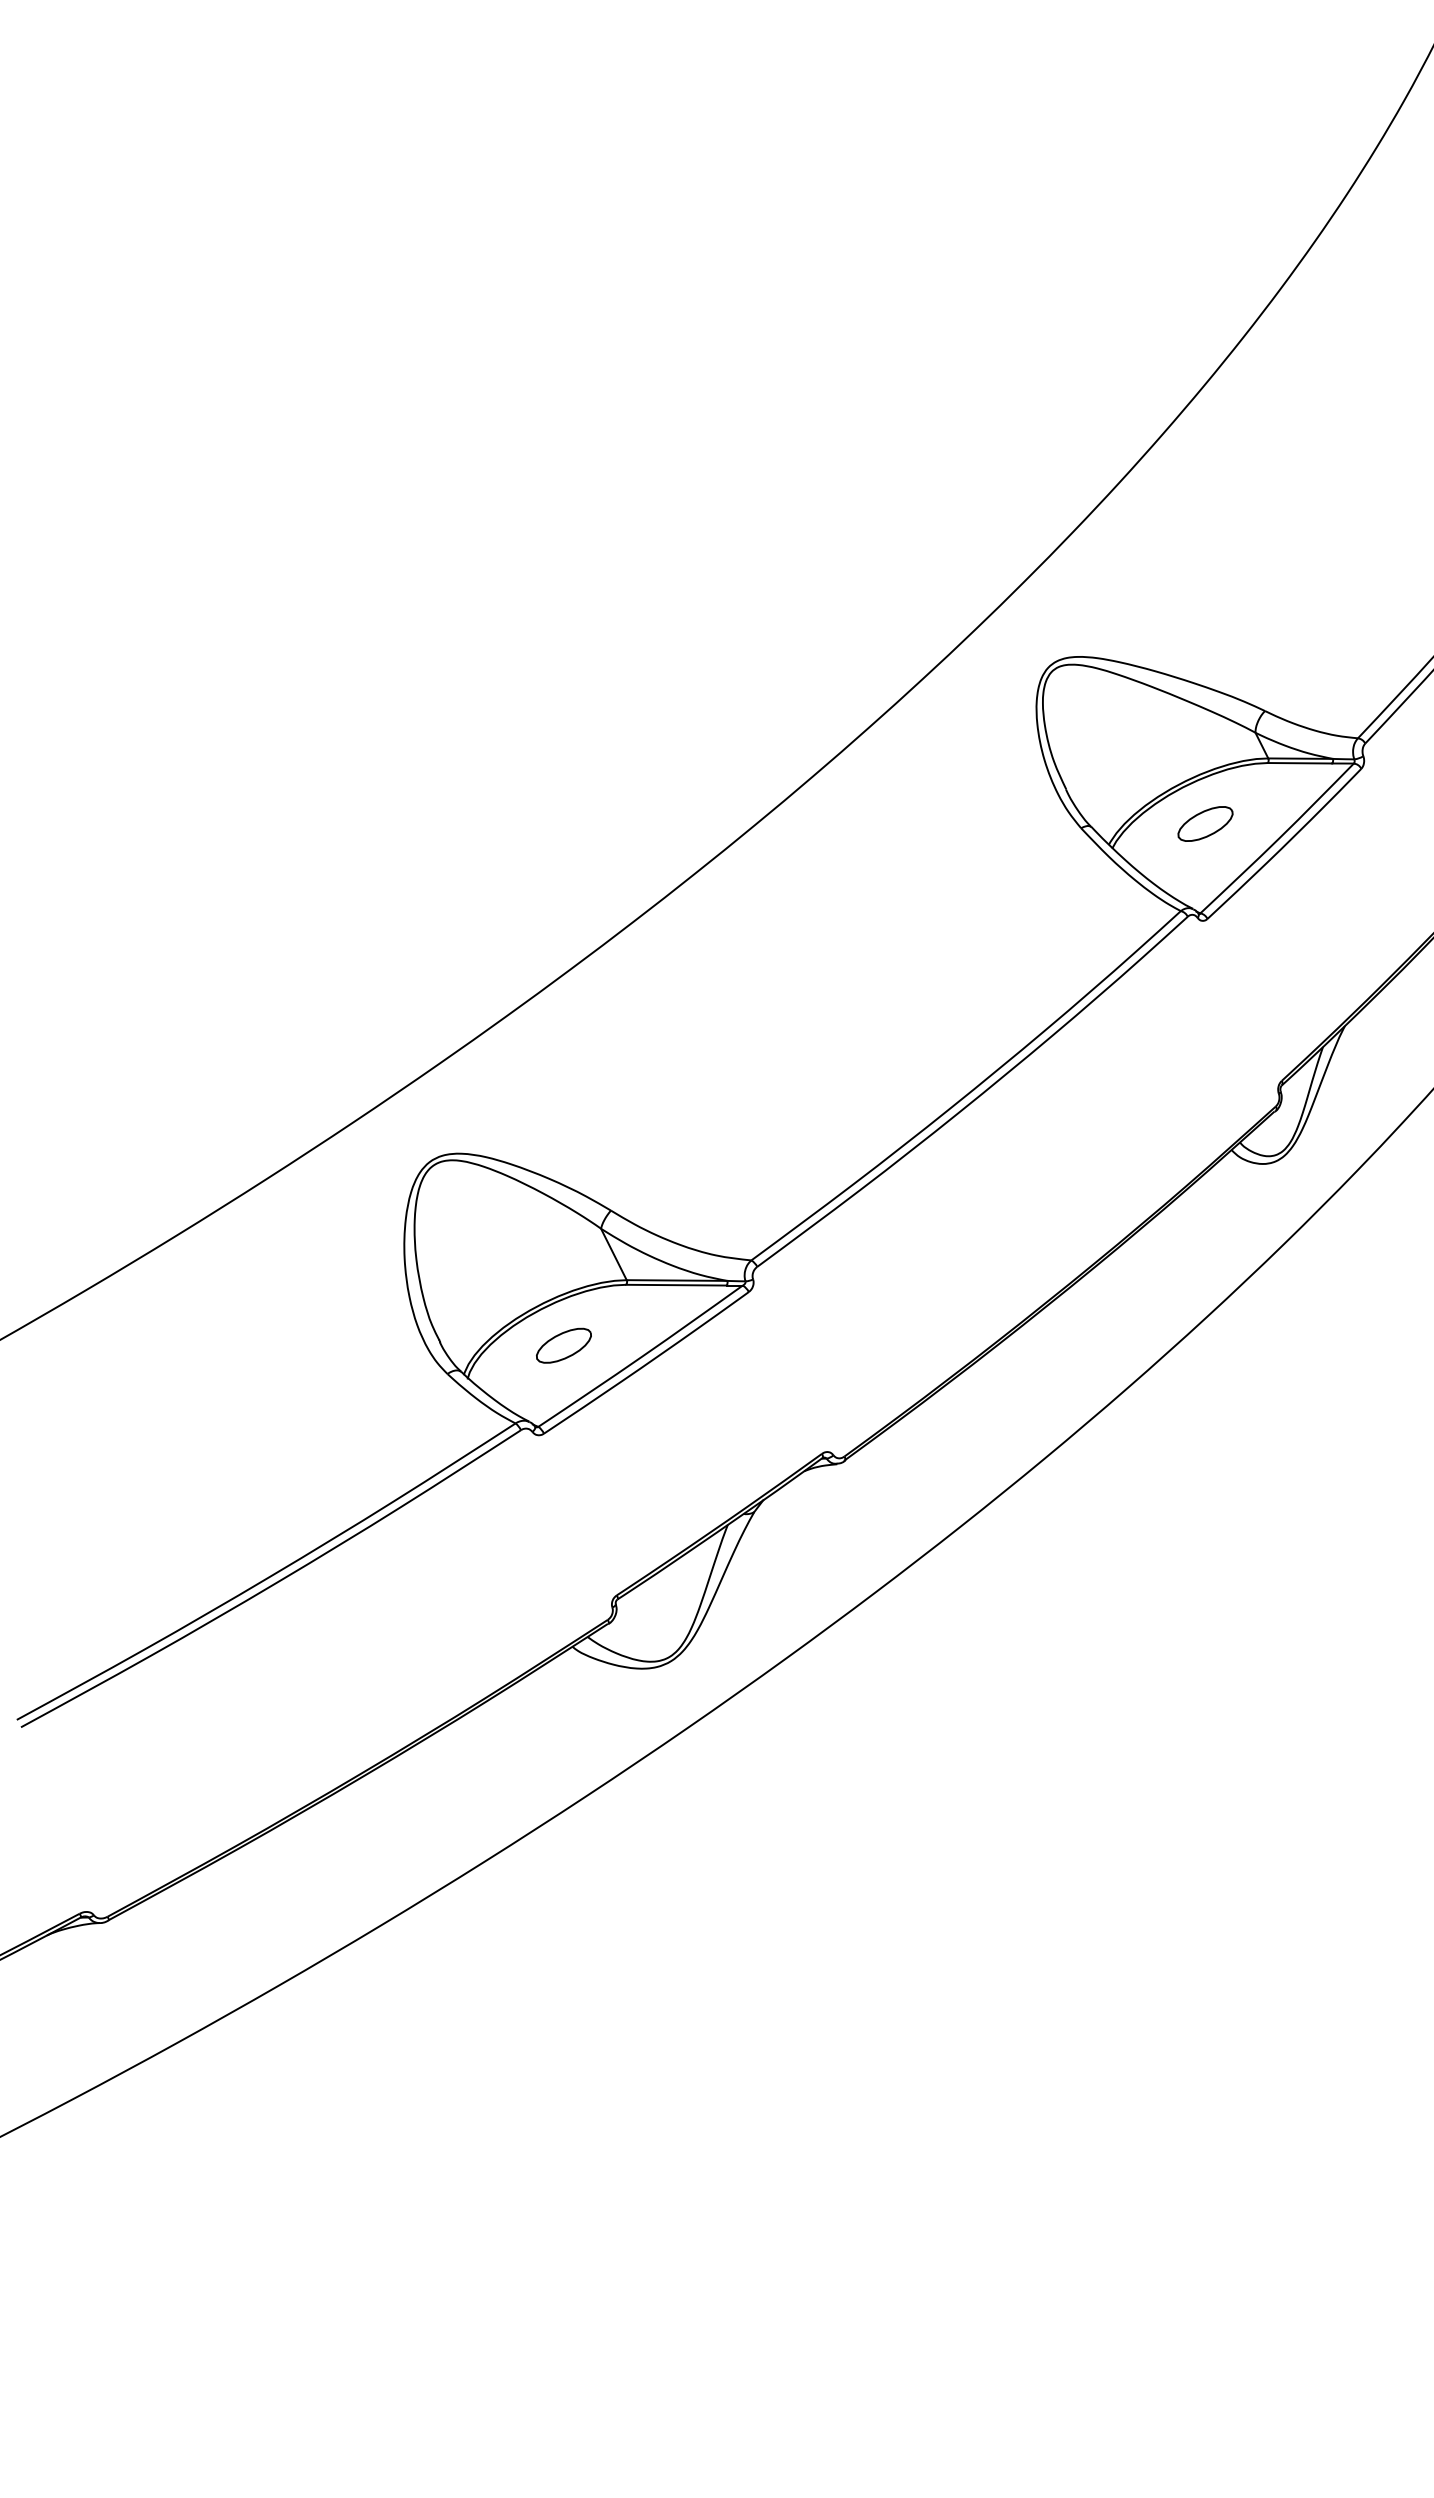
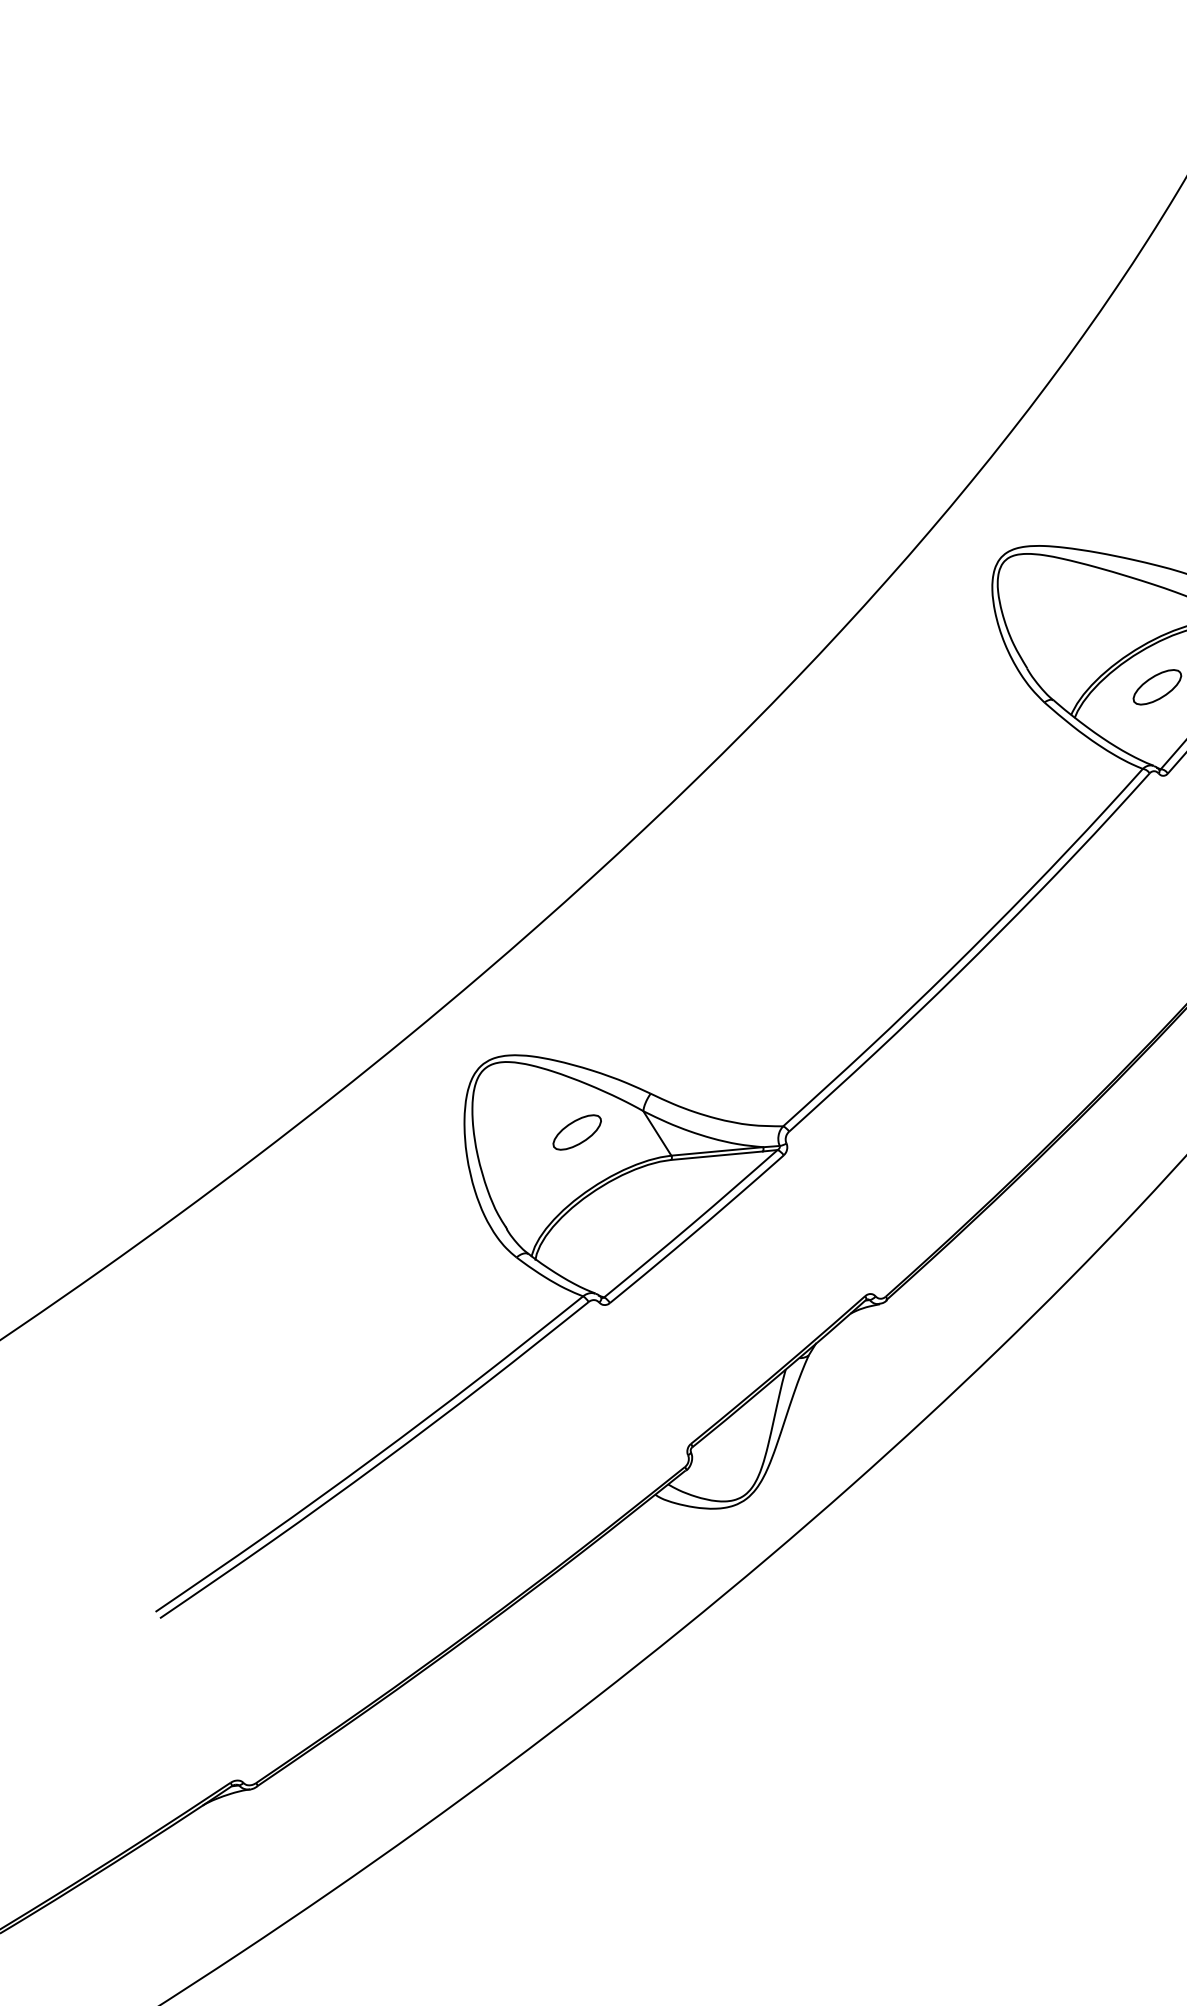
part: (563, 1345) -> (576, 1132), moved

